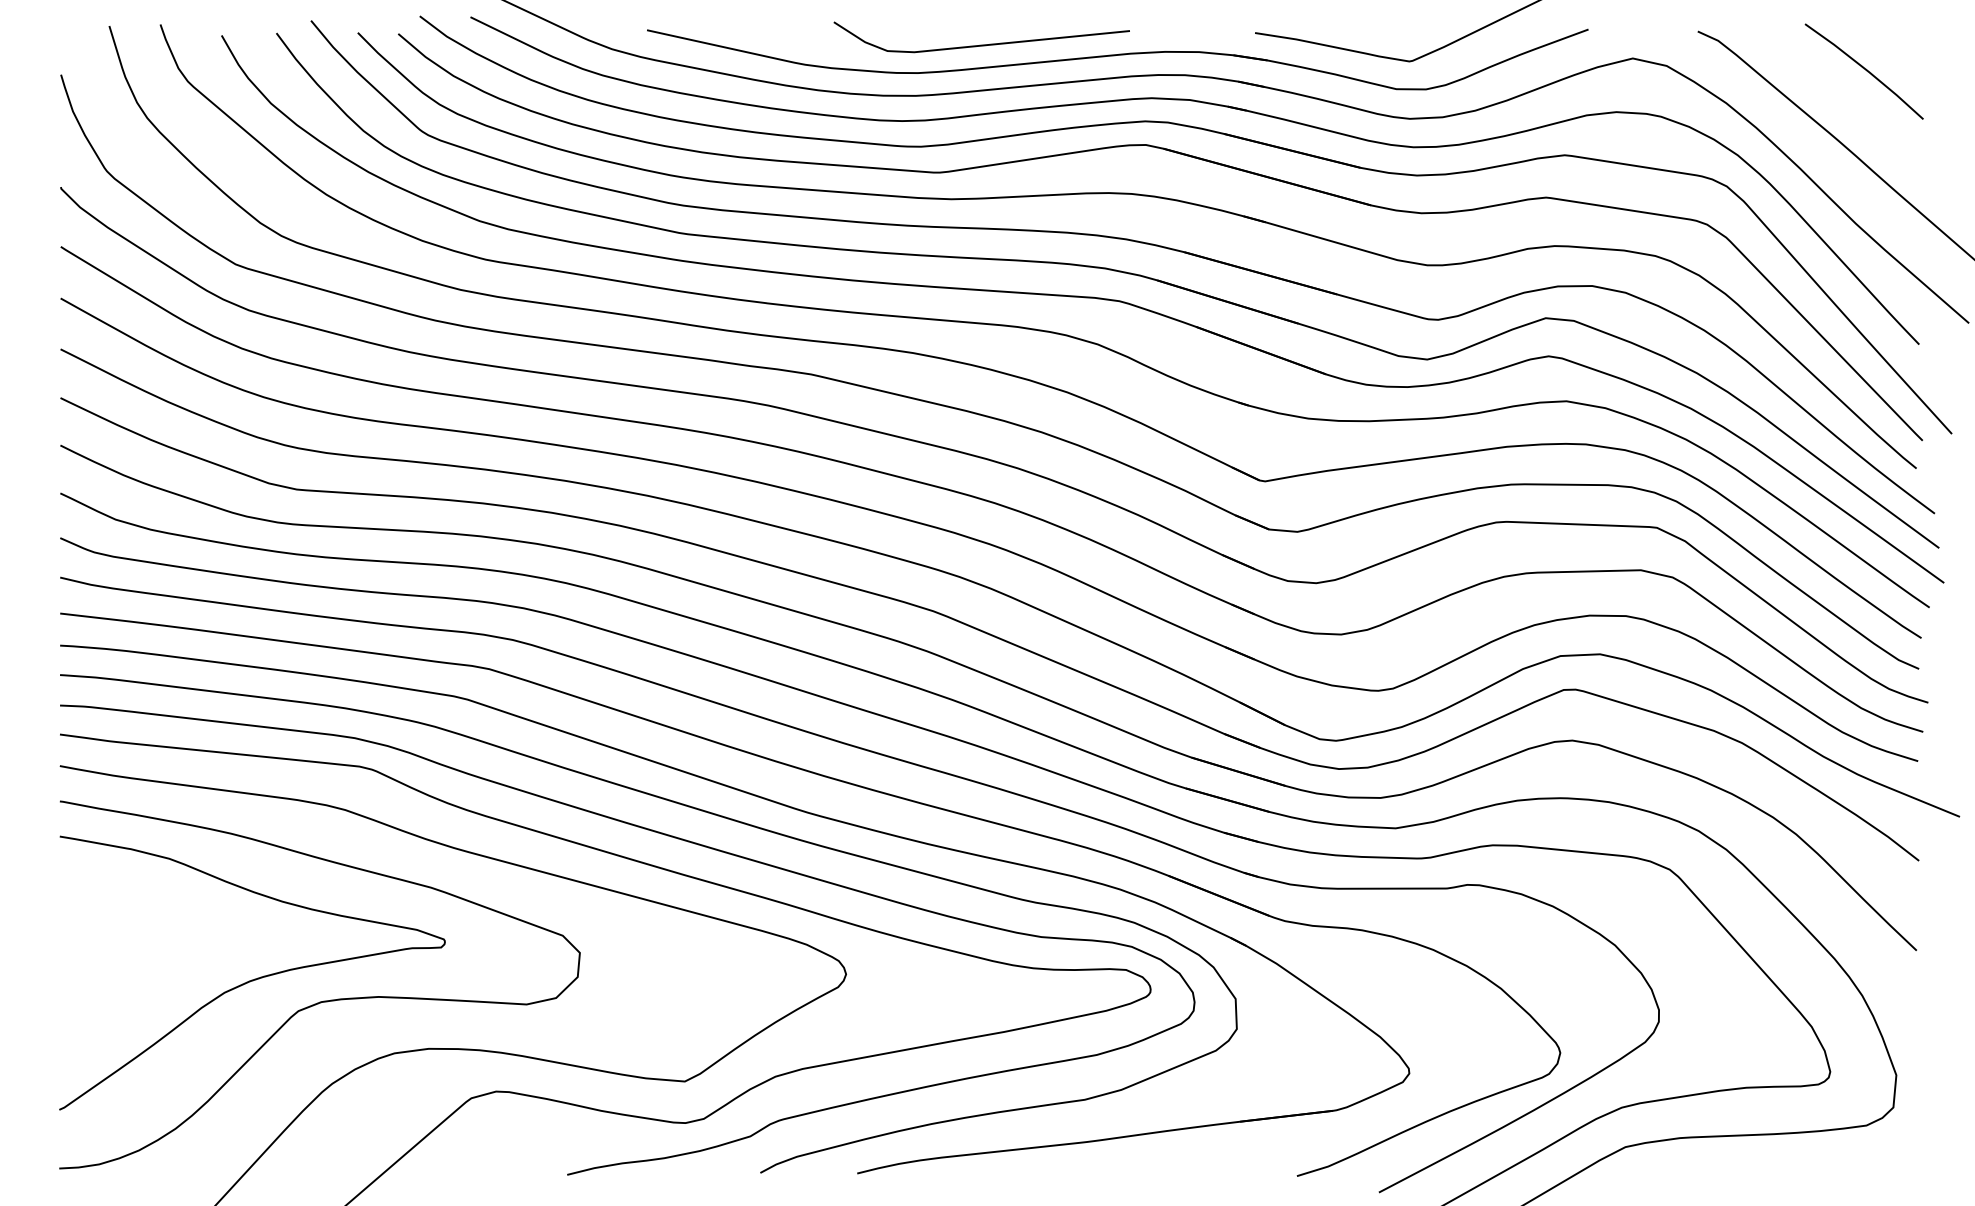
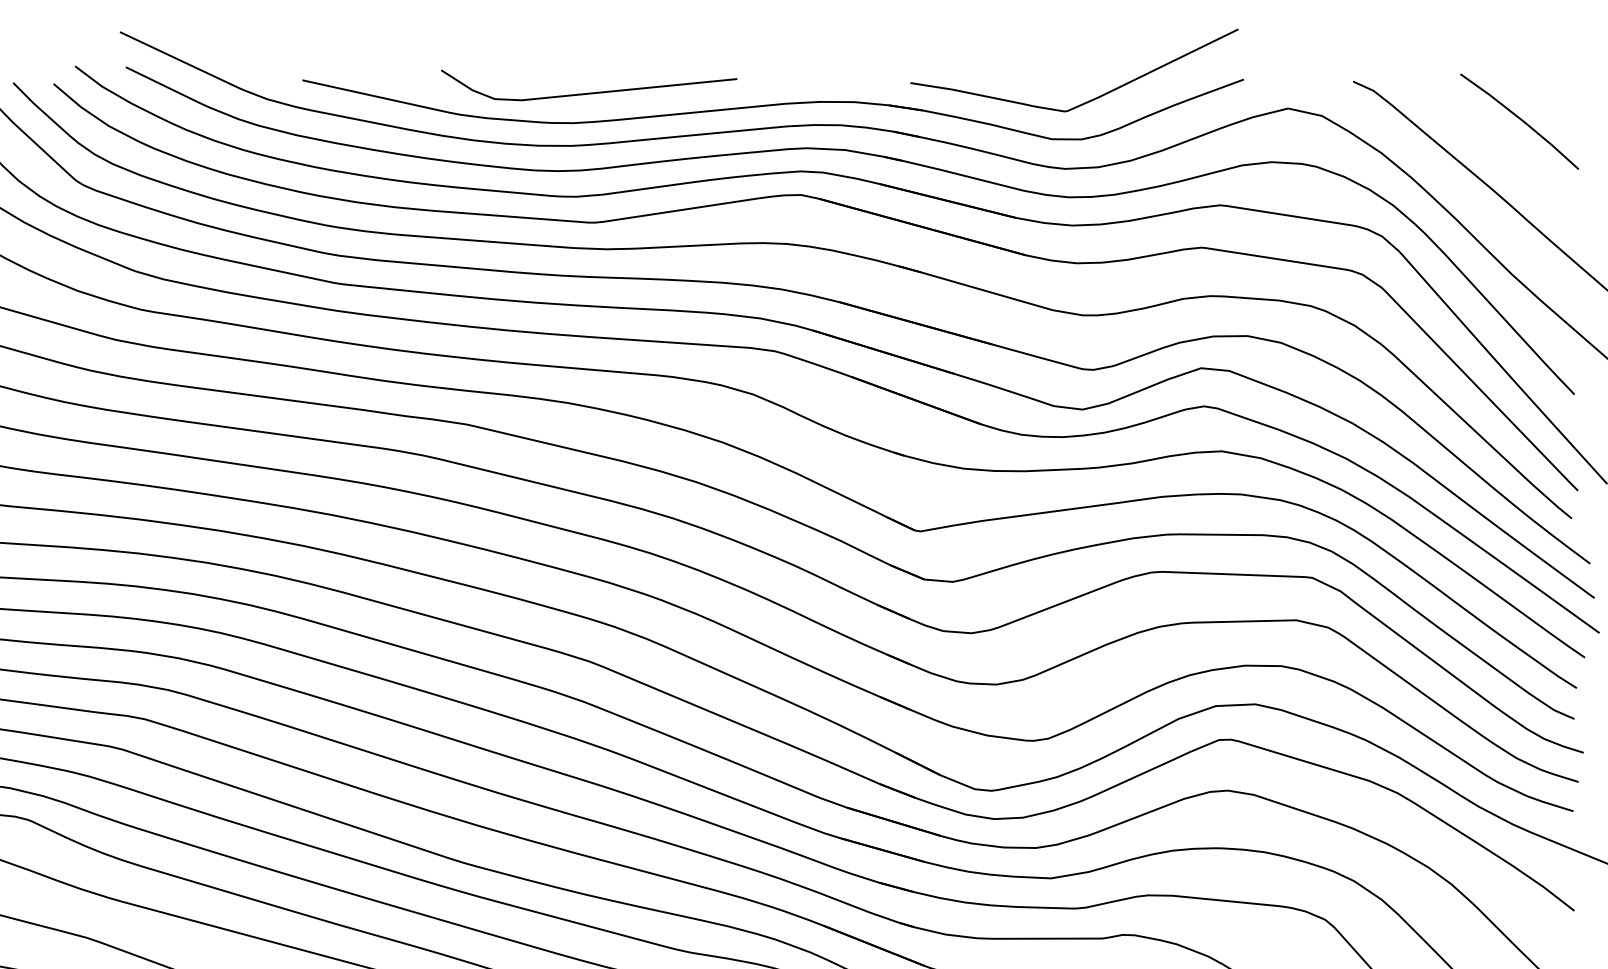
line: (981, 44) -> (588, 92), moved

